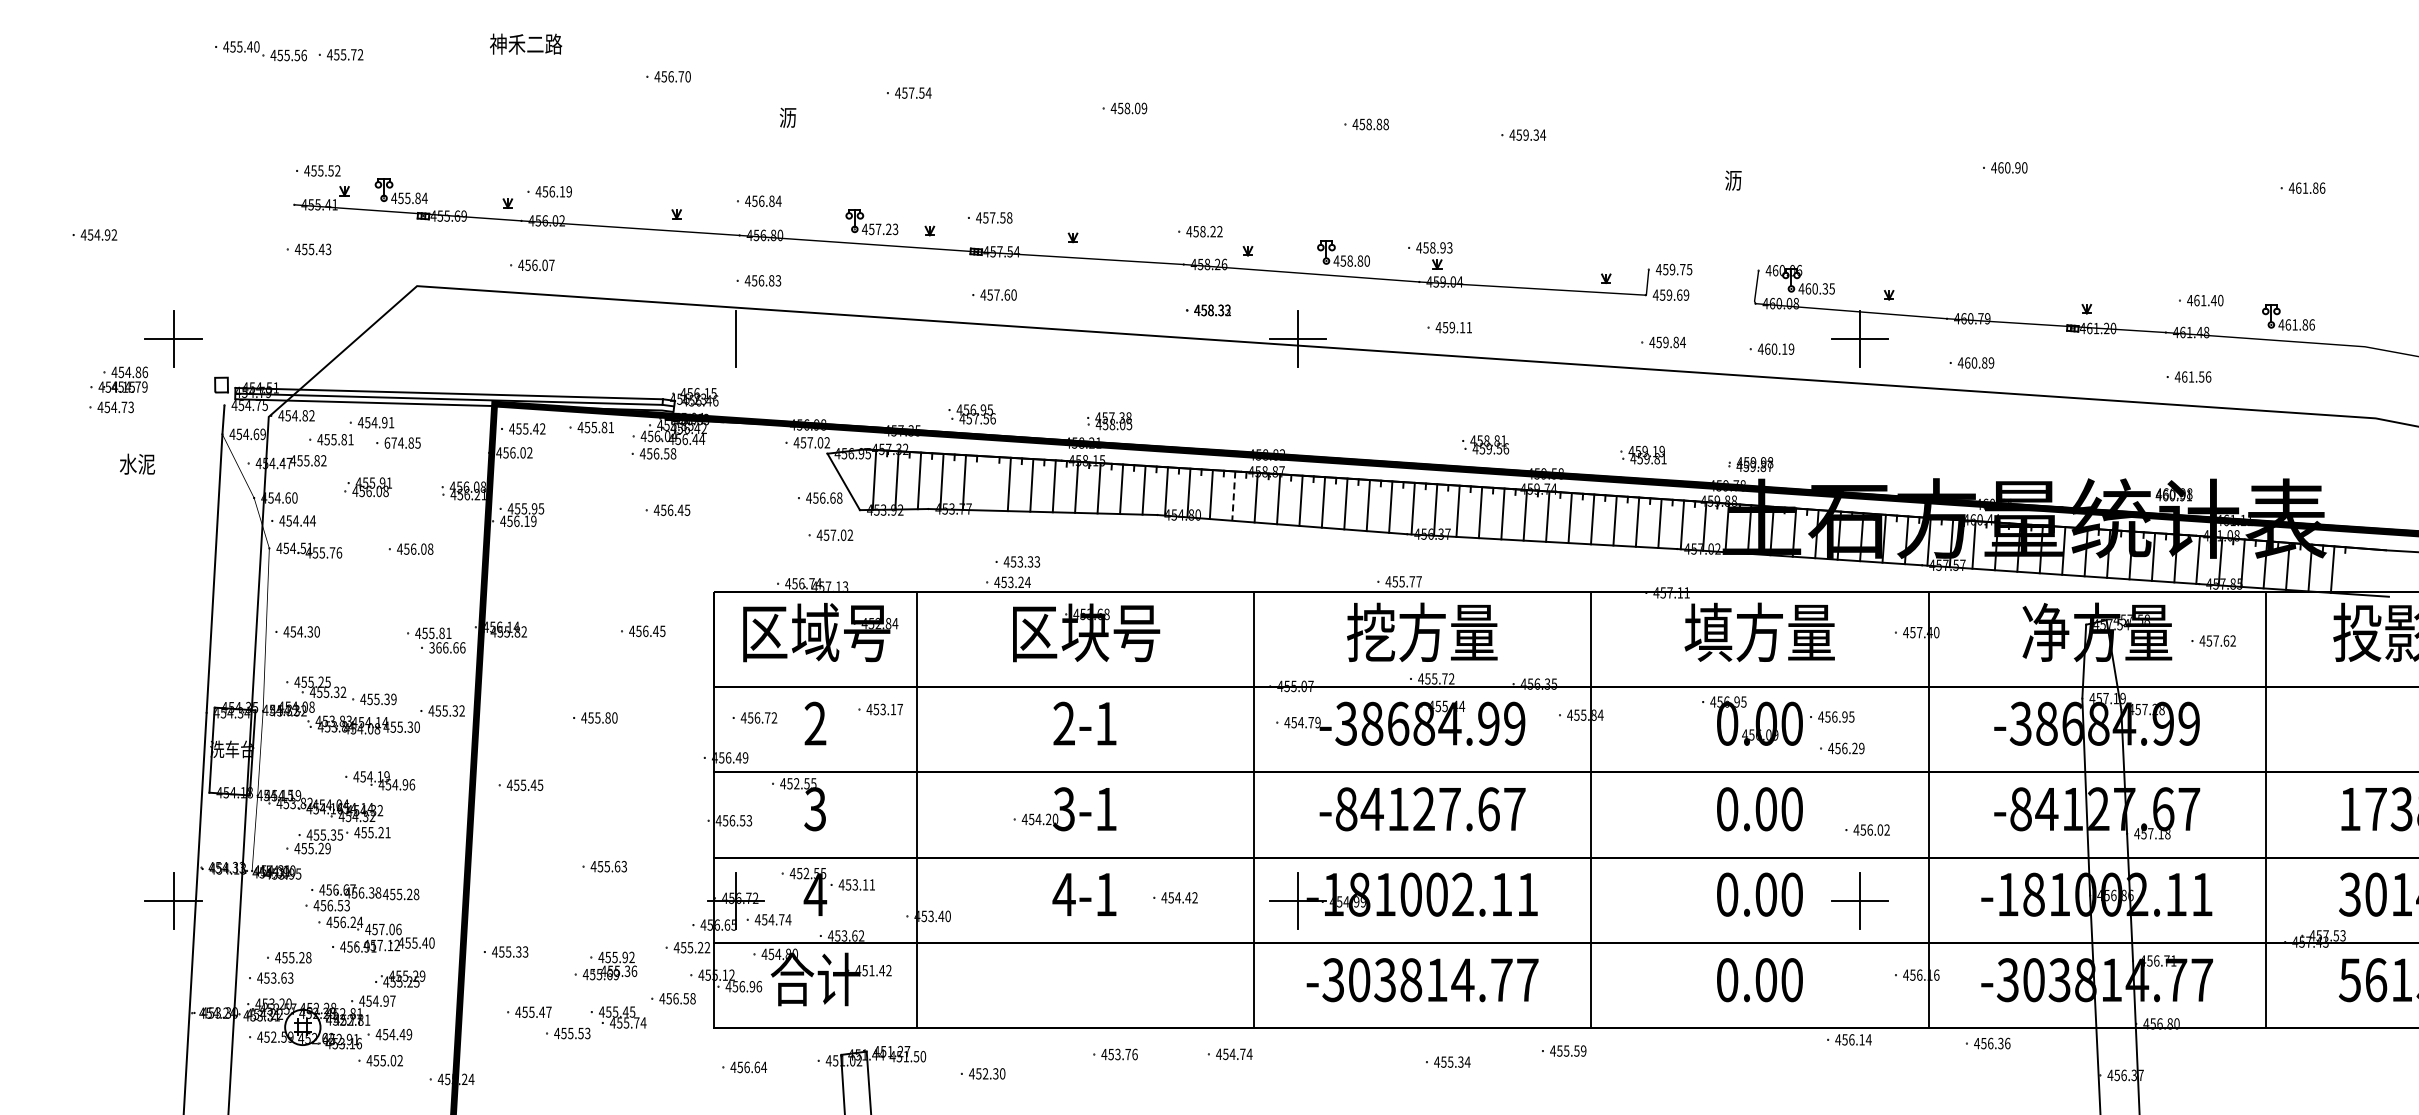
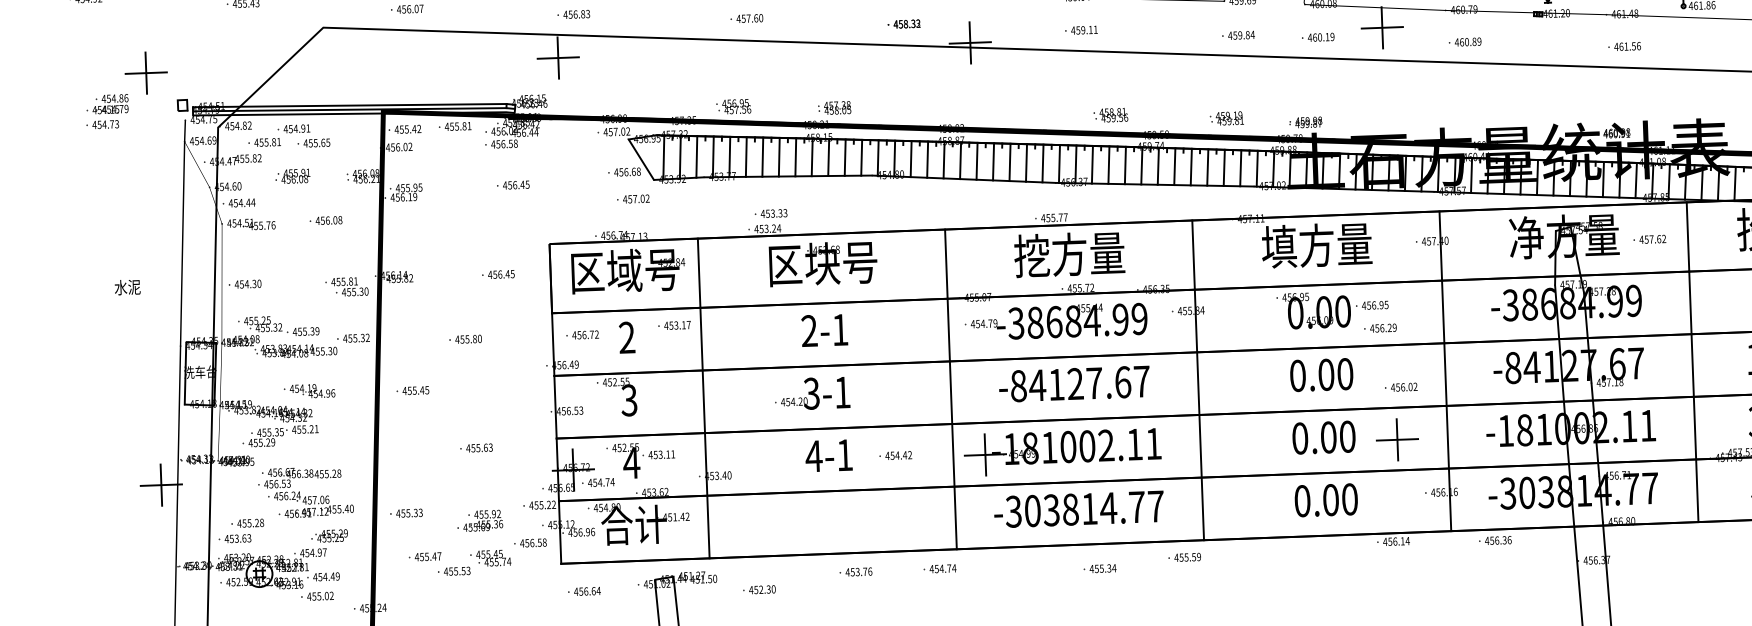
line: (735, 339) -> (558, 58), added
text: (399, 442) -> (314, 142), 674.85 -> 455.65
text: (137, 463) -> (127, 286), moved
line: (986, 483) -> (746, 157), added
line: (1233, 496) -> (927, 159), dashed -> solid
text: (447, 647) -> (355, 291), 366.66 -> 455.30

